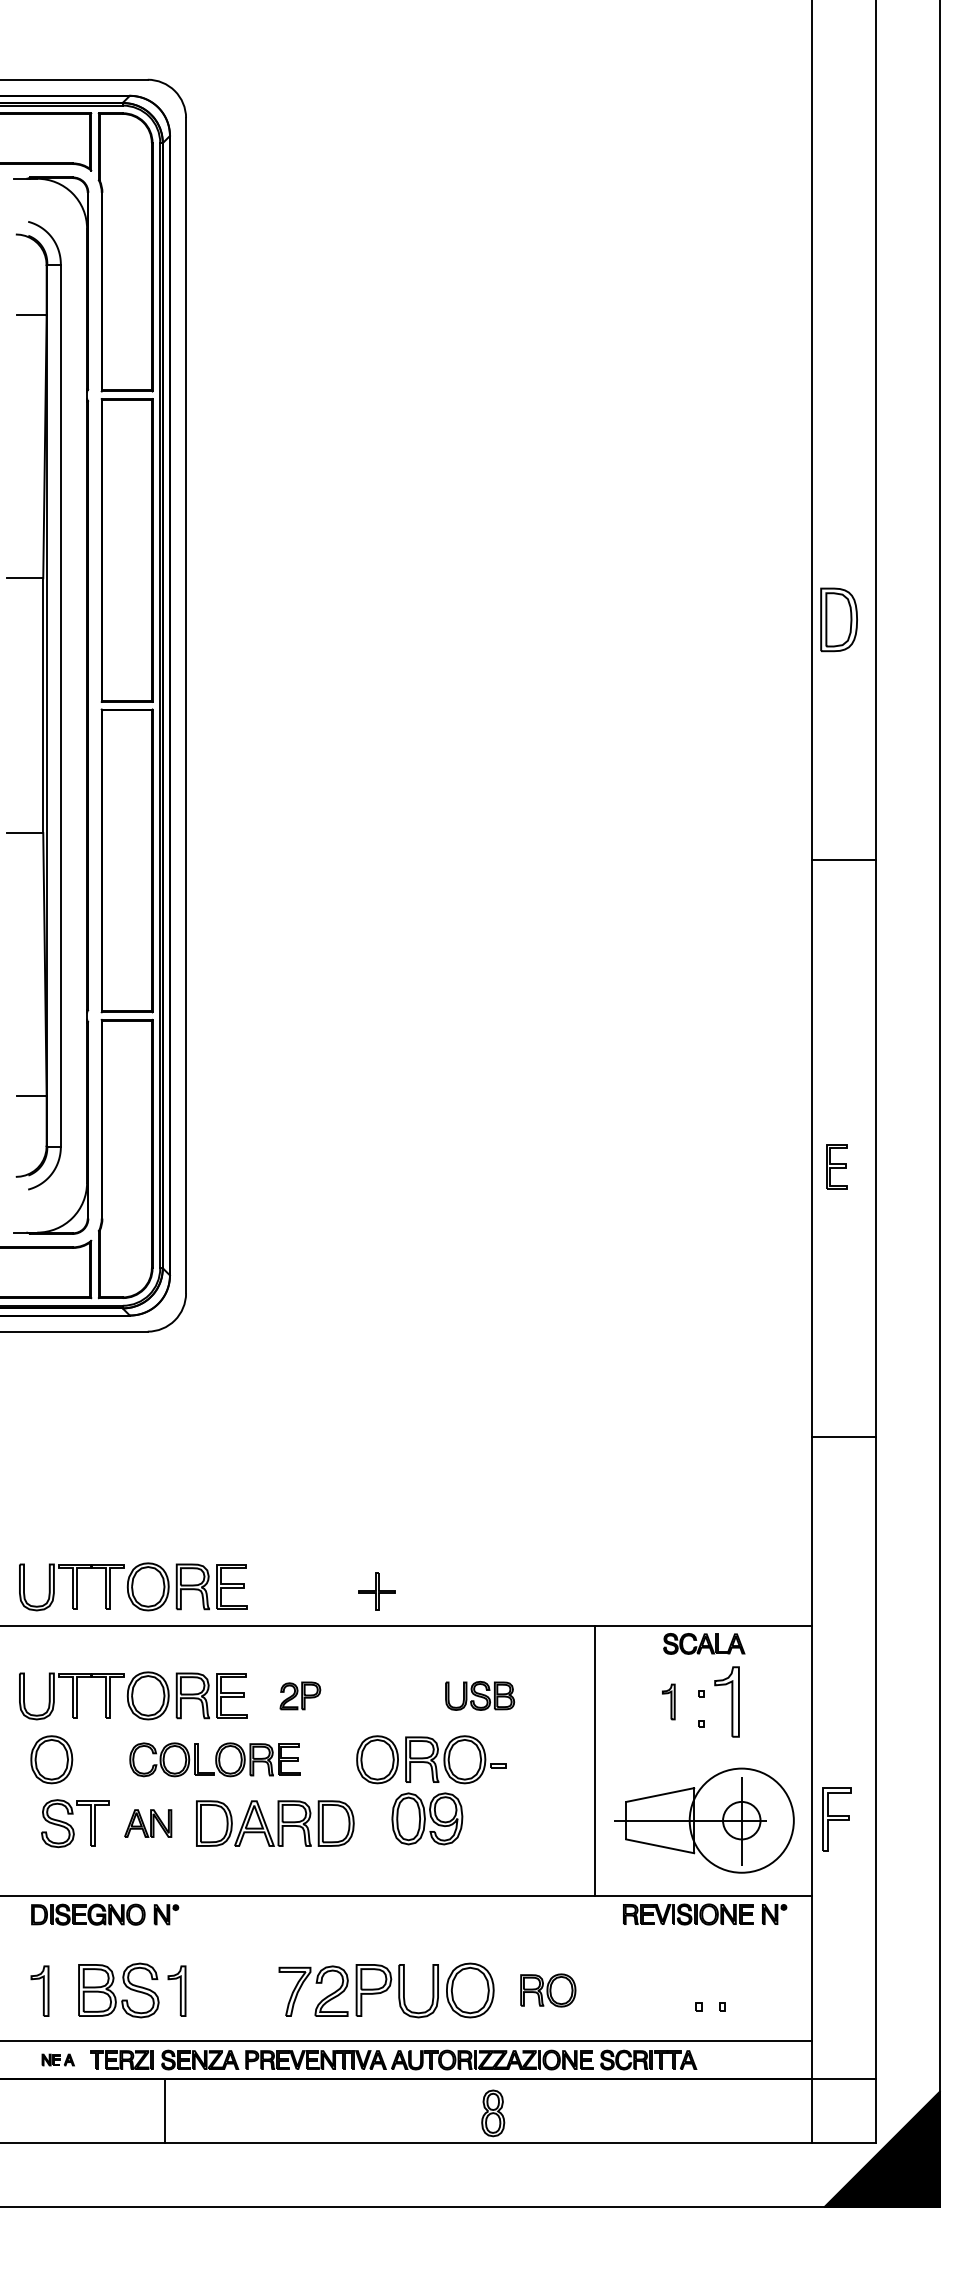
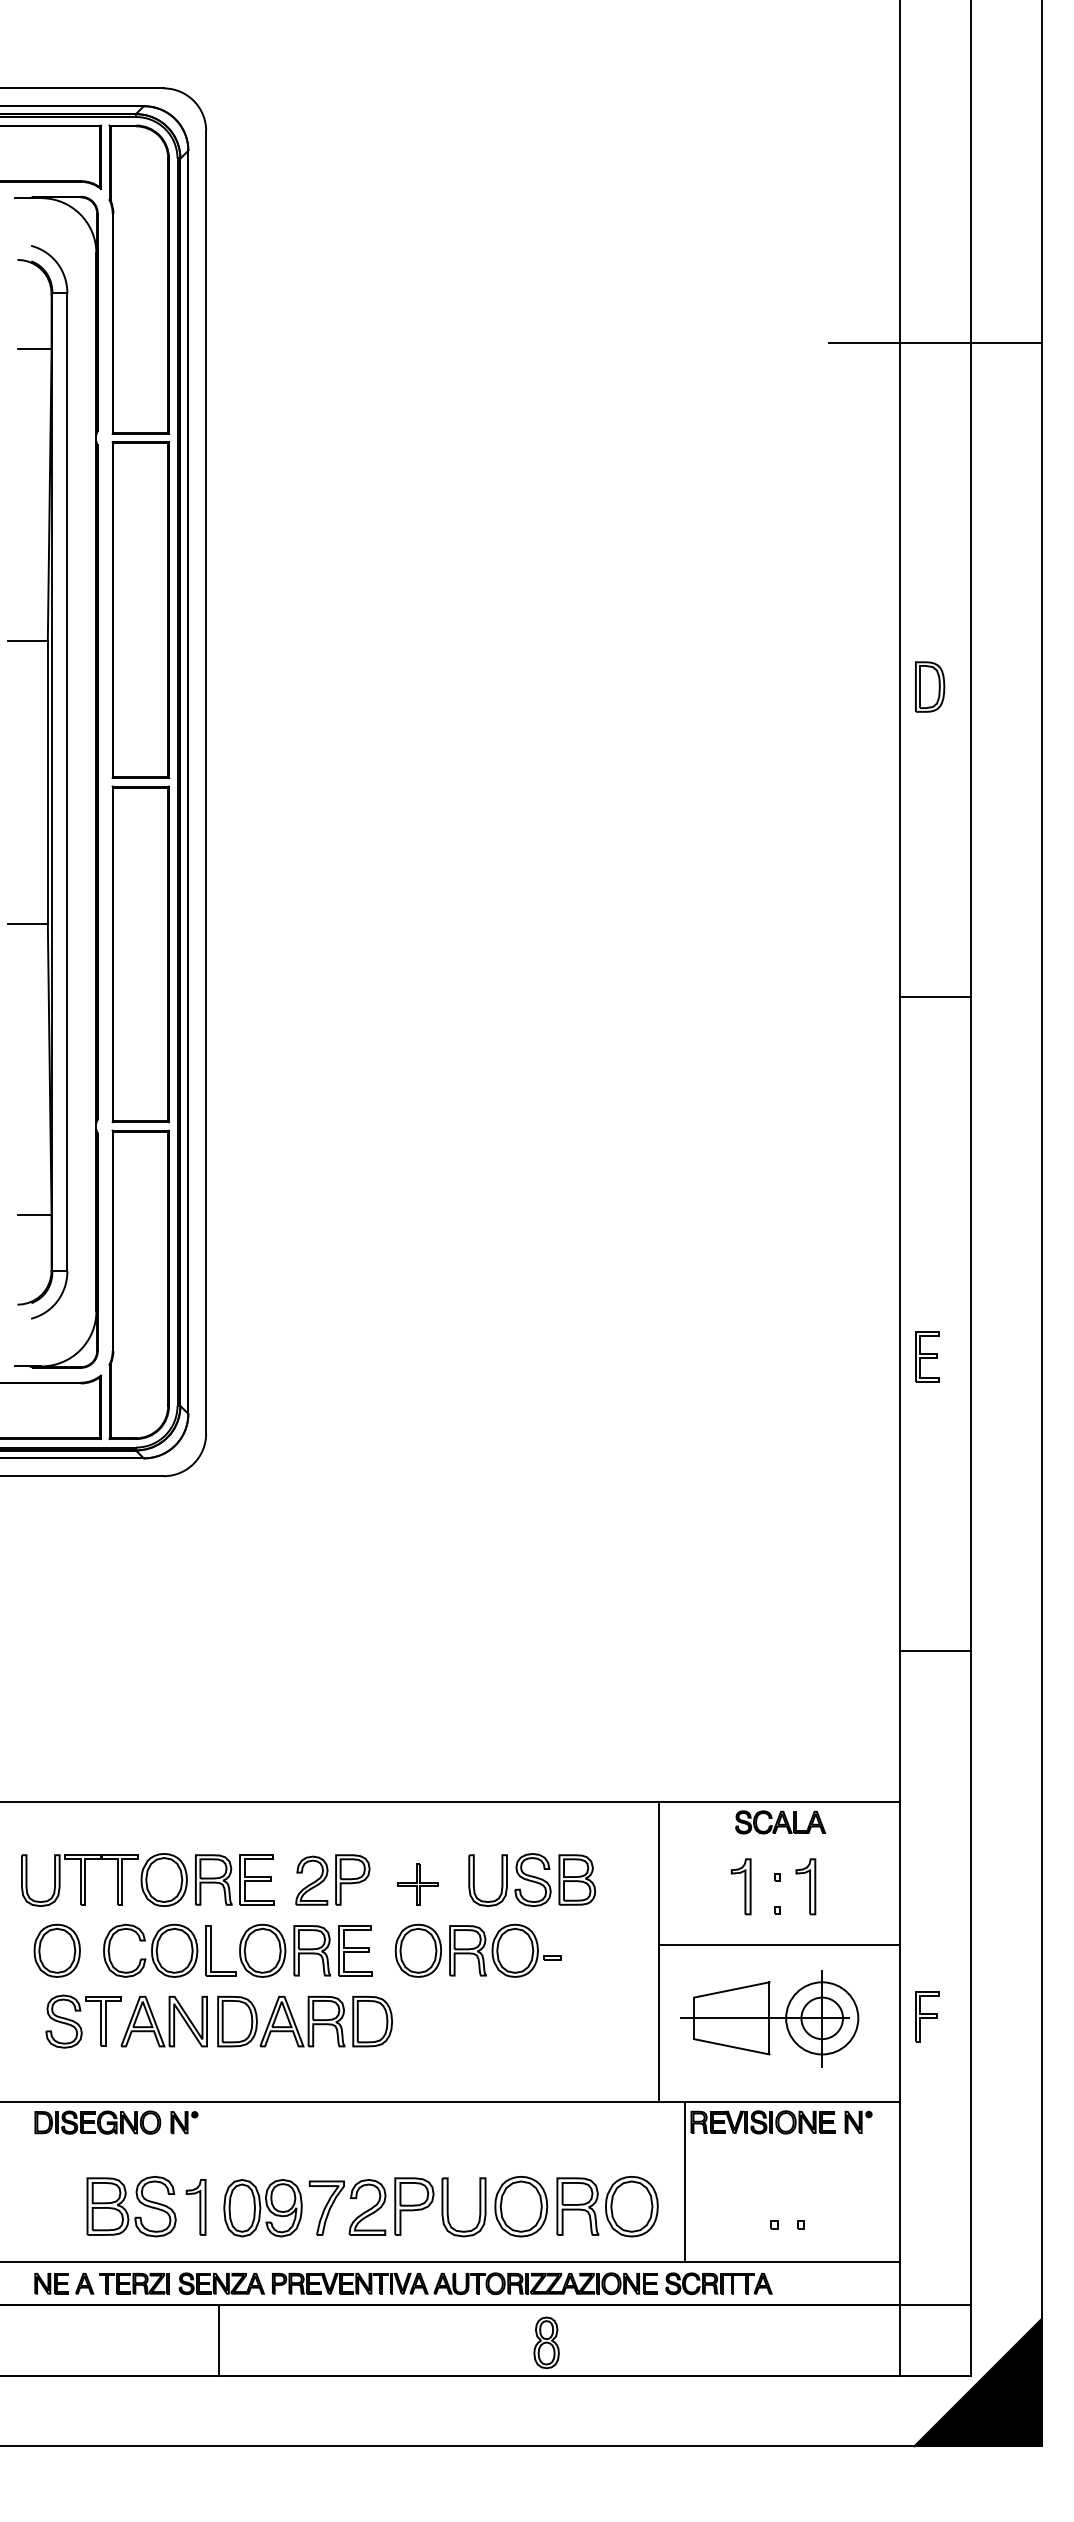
line: (843, 309) -> (934, 343), added
part: (838, 619) -> (929, 686), size x0.71
line: (843, 859) -> (934, 997), moved
part: (836, 1166) -> (927, 1356), moved
line: (843, 1437) -> (934, 1651), moved
part: (133, 1586) -> (147, 1758), removed
part: (376, 1591) -> (417, 1884), moved
part: (300, 1695) -> (333, 1879), size x1.67
part: (479, 1695) -> (531, 1879), size x1.67
part: (668, 1701) -> (740, 1886), size x1.43
part: (726, 1701) -> (805, 1886), size x0.71
line: (703, 1754) -> (779, 1945), added
part: (214, 1759) -> (237, 1950), size x1.43
part: (427, 1818) -> (263, 2207), moved
part: (836, 1819) -> (927, 2017), size x0.71
circle: (741, 1820) -> (821, 2018), size x0.62
part: (147, 1823) -> (163, 2021), size x1.67
line: (617, 1968) -> (684, 2182), added
part: (39, 1990) -> (43, 2206), removed
part: (548, 1990) -> (607, 2206), size x1.67
part: (58, 2059) -> (64, 2283), size x1.67
line: (165, 2110) -> (218, 2339), moved

